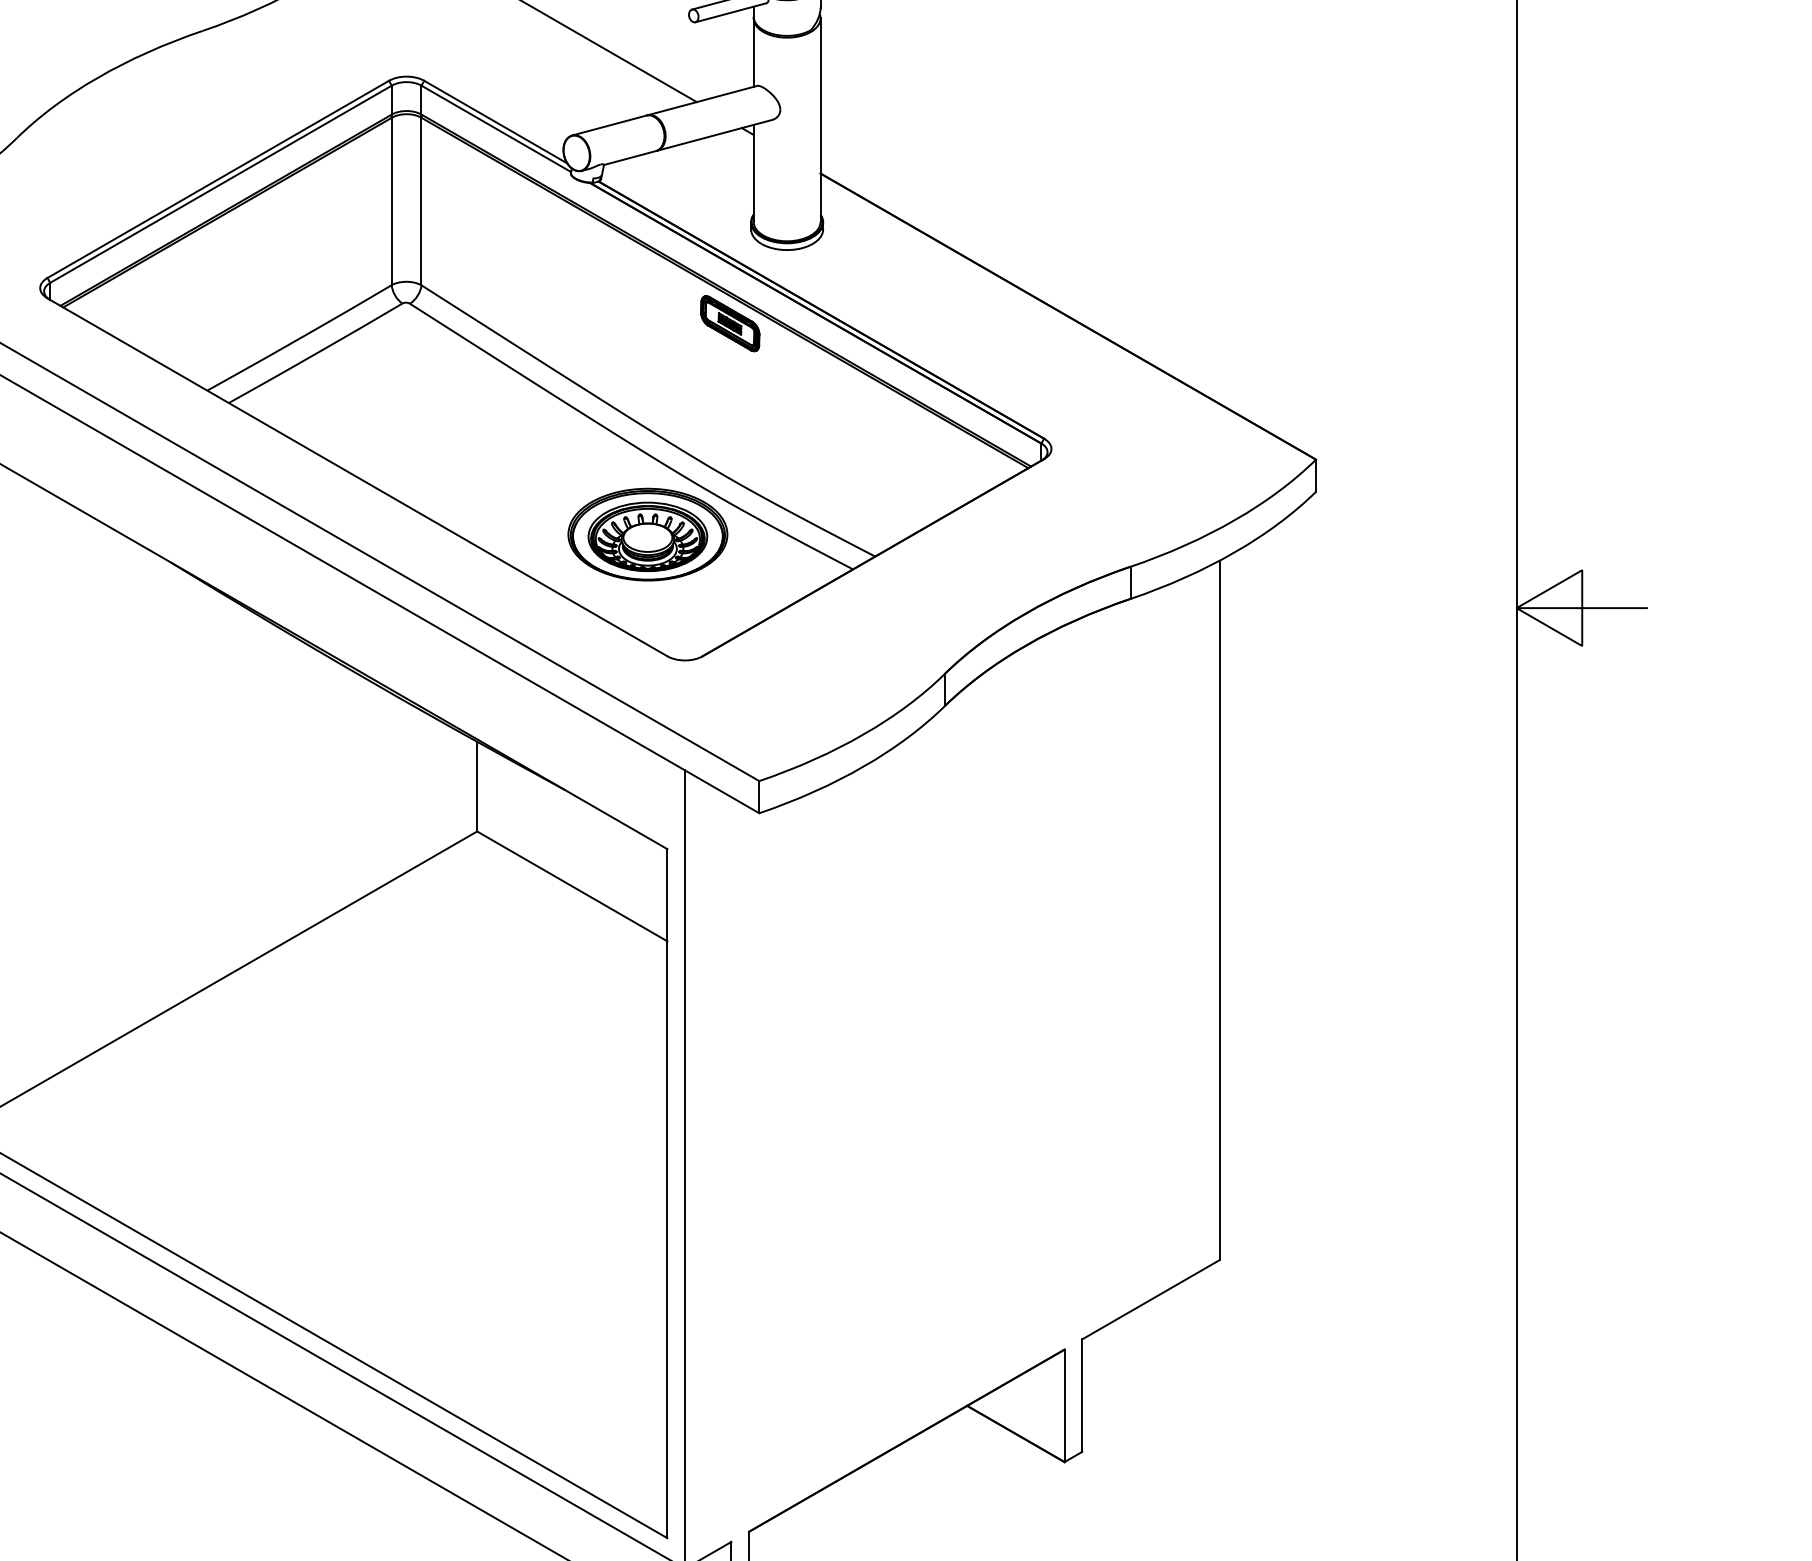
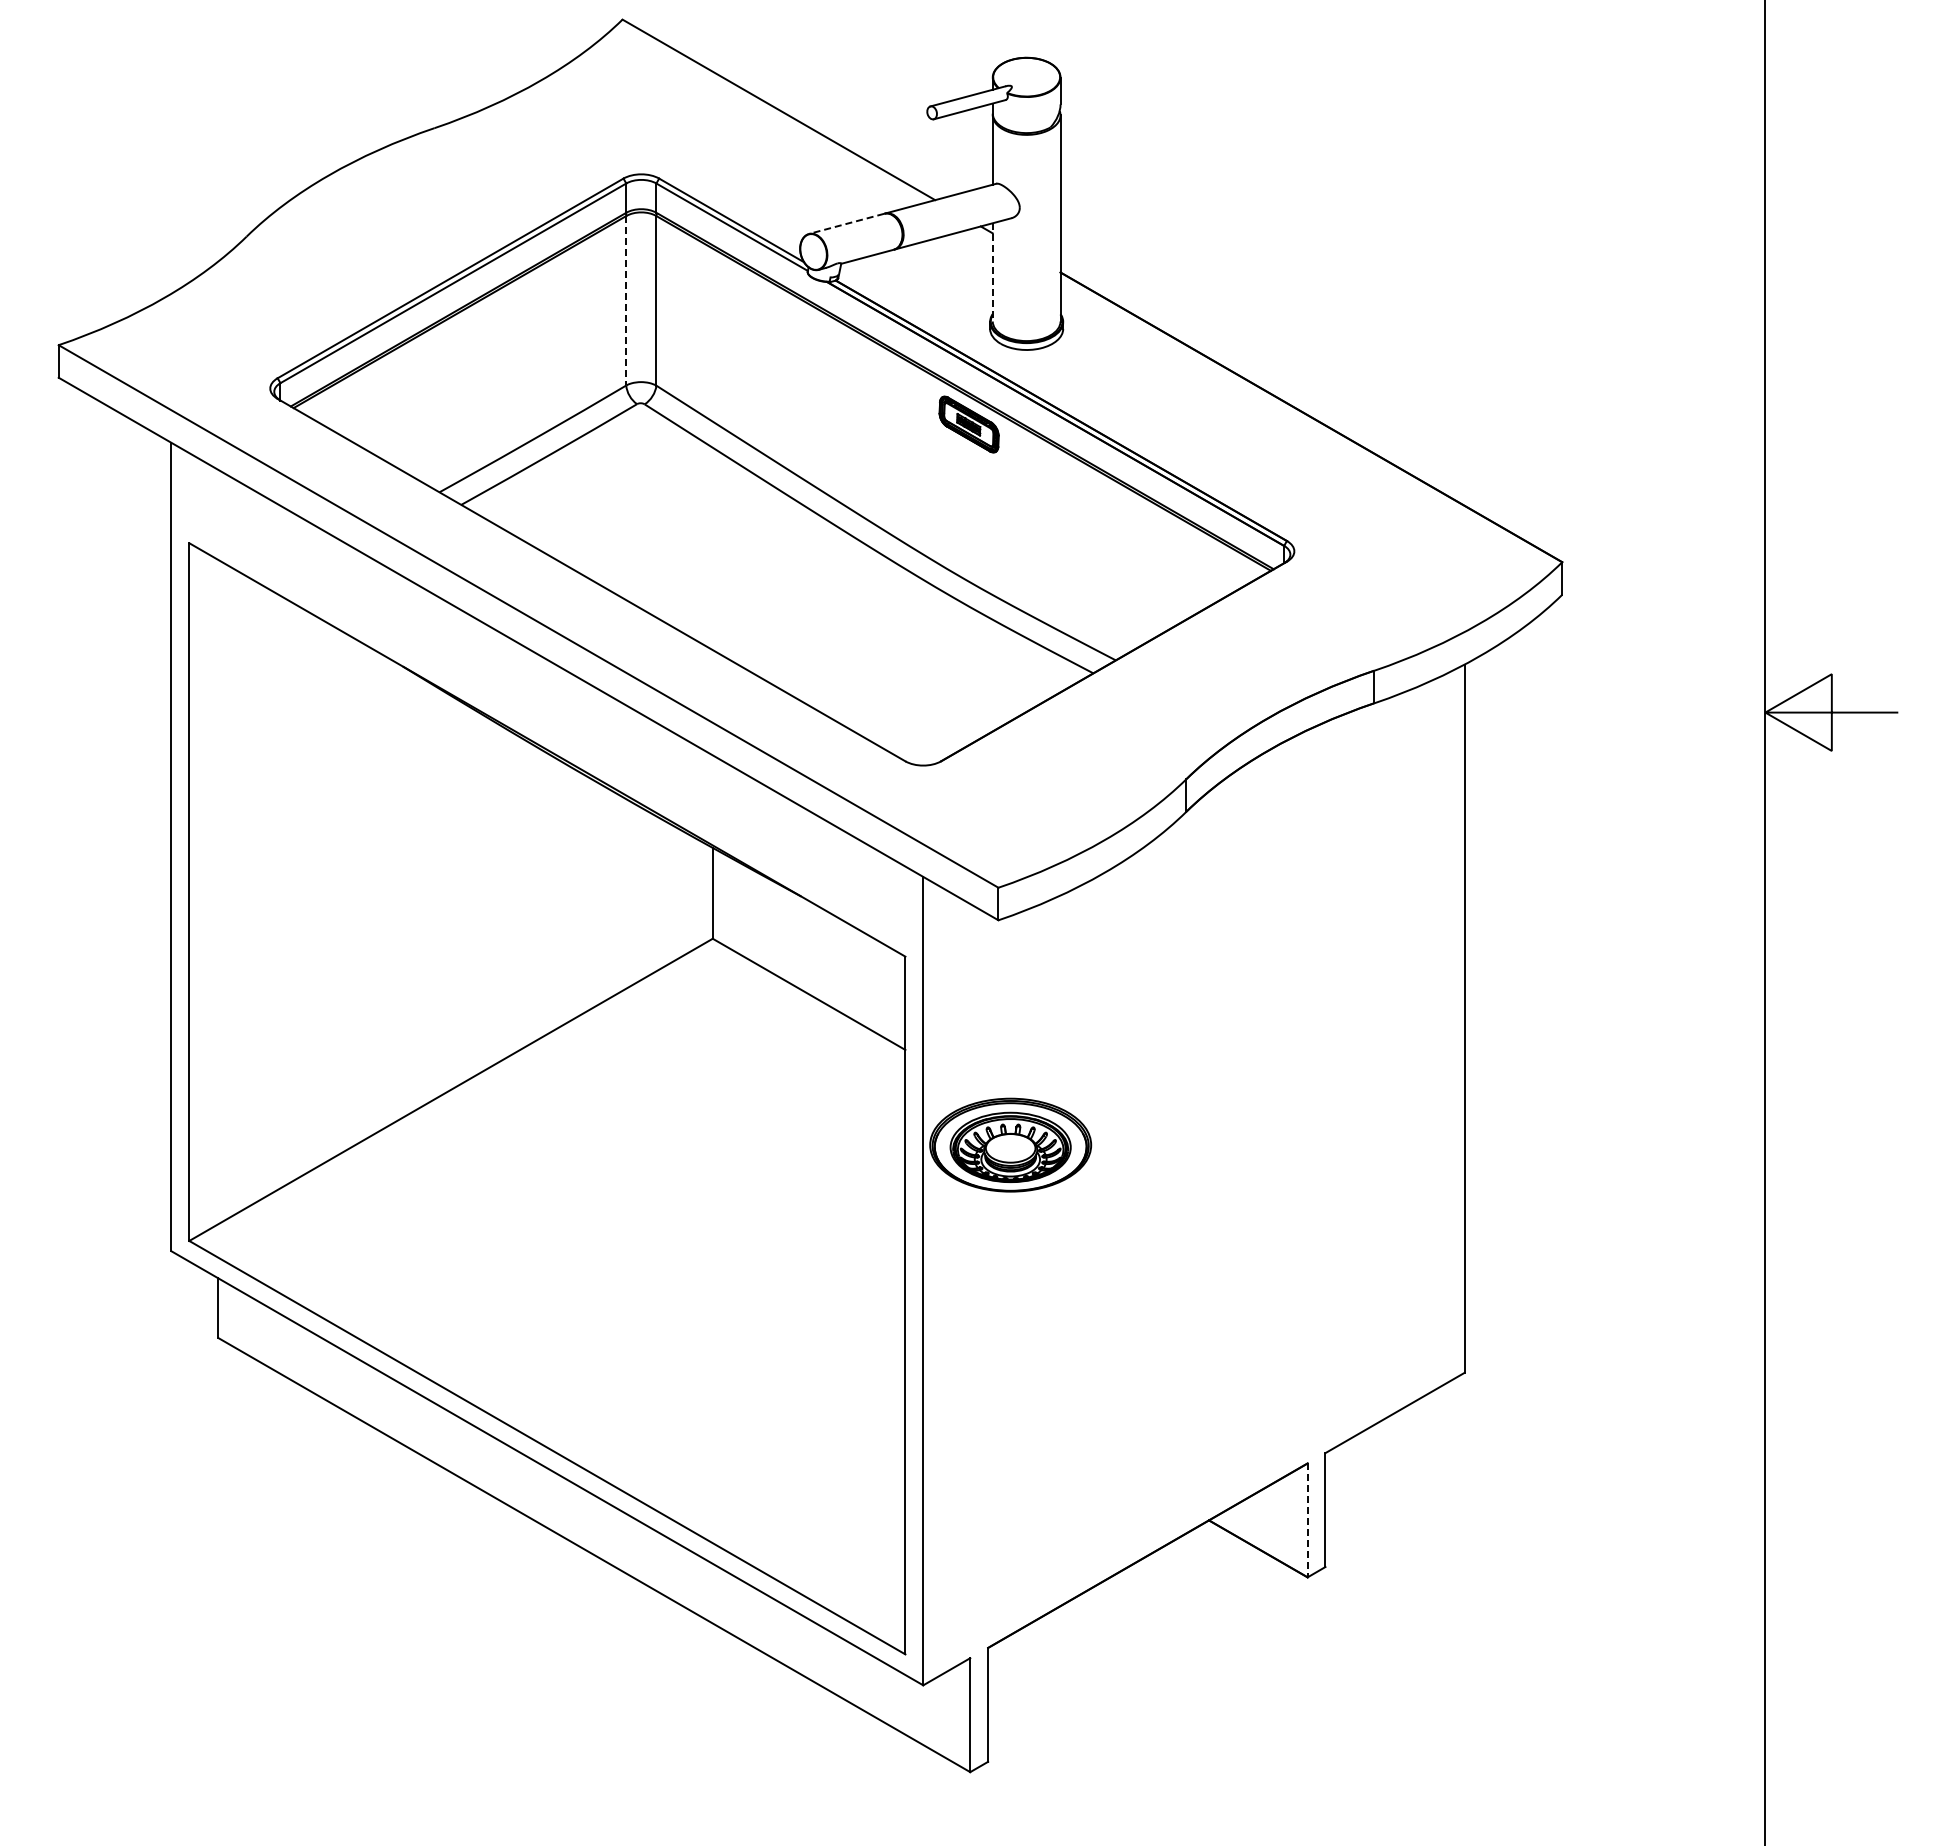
line: (609, 125) -> (846, 223), solid -> dashed
line: (753, 173) -> (992, 272), solid -> dashed
line: (391, 201) -> (626, 300), solid -> dashed
part: (647, 533) -> (1010, 1144), moved
line: (1064, 1405) -> (1307, 1520), solid -> dashed

